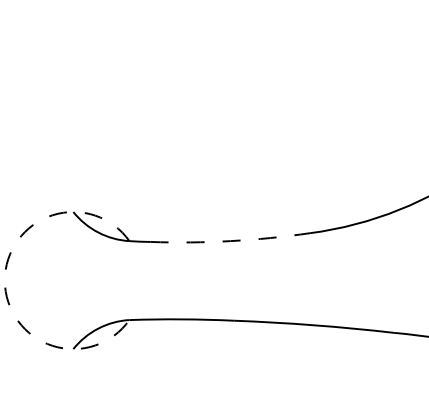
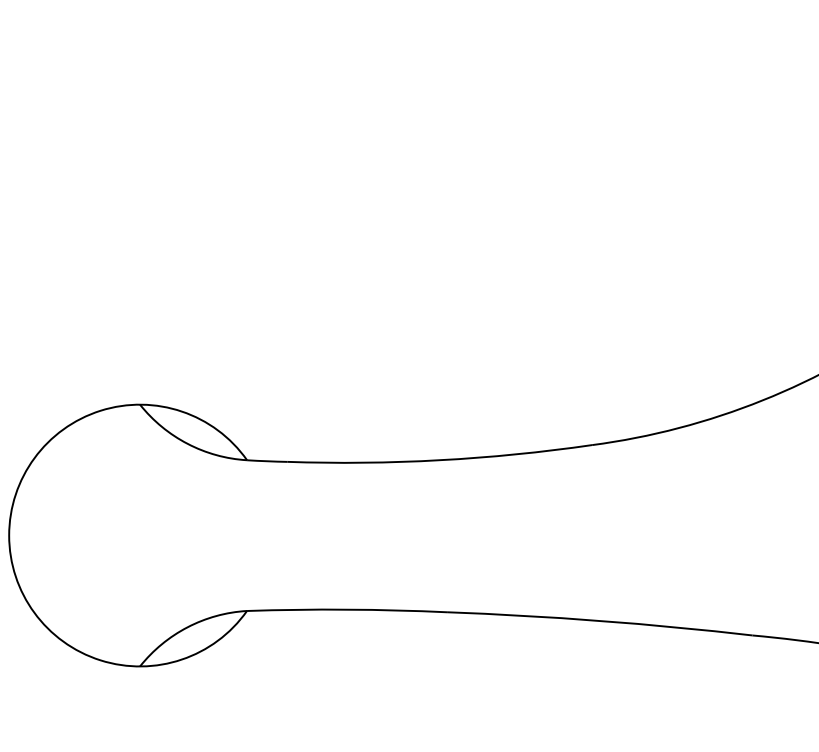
arc: (230, 241) -> (440, 460), dashed -> solid
arc: (4, 280) -> (8, 535), dashed -> solid

